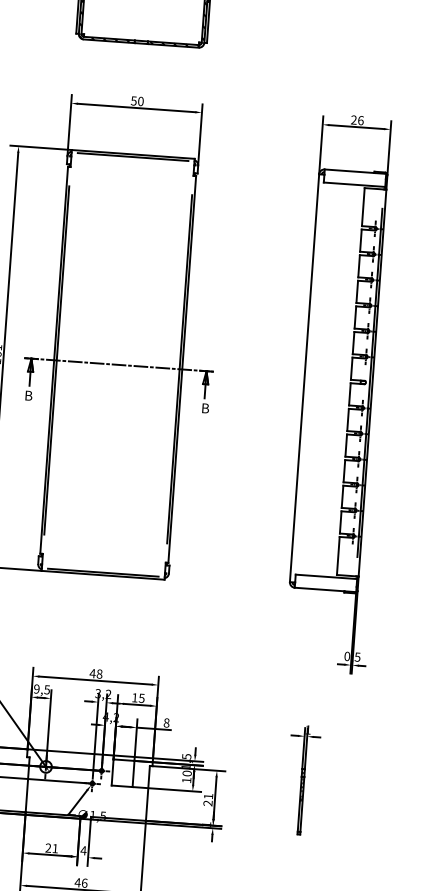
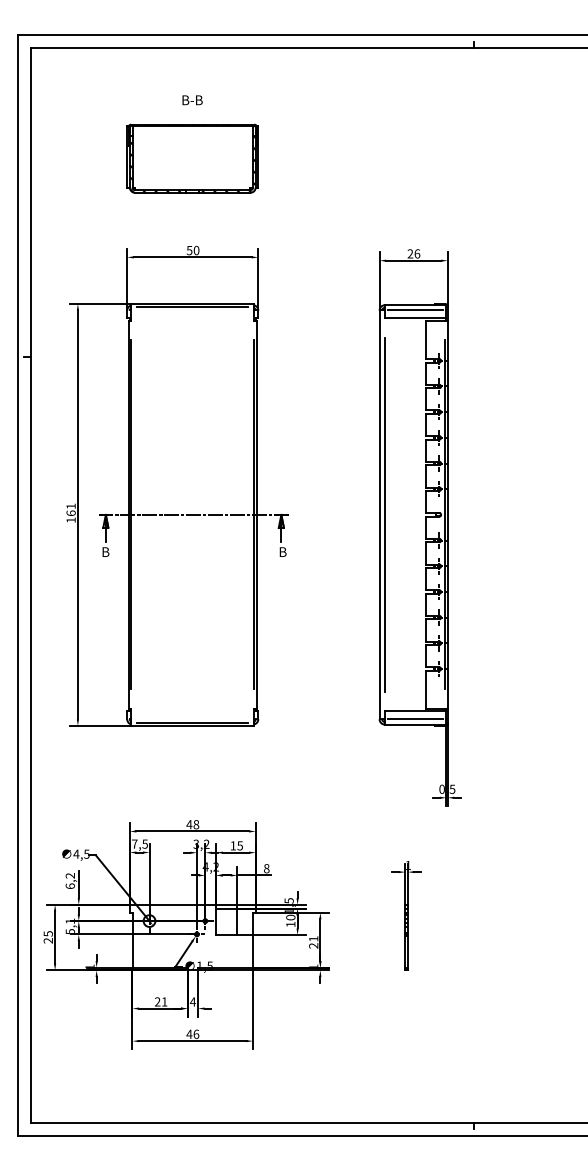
line: (354, 176) -> (415, 310), added
line: (309, 378) -> (384, 514), added
line: (325, 584) -> (415, 719), added
text: (36, 688) -> (134, 843), 9,5 -> 7,5

